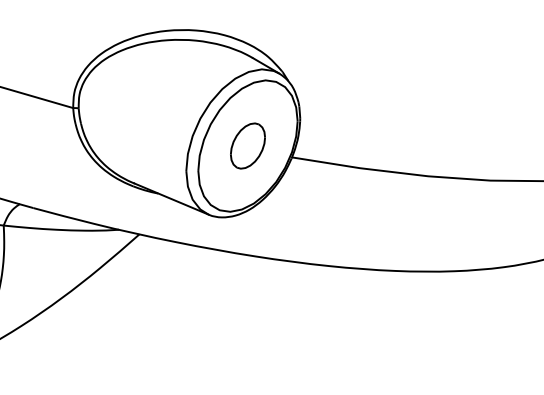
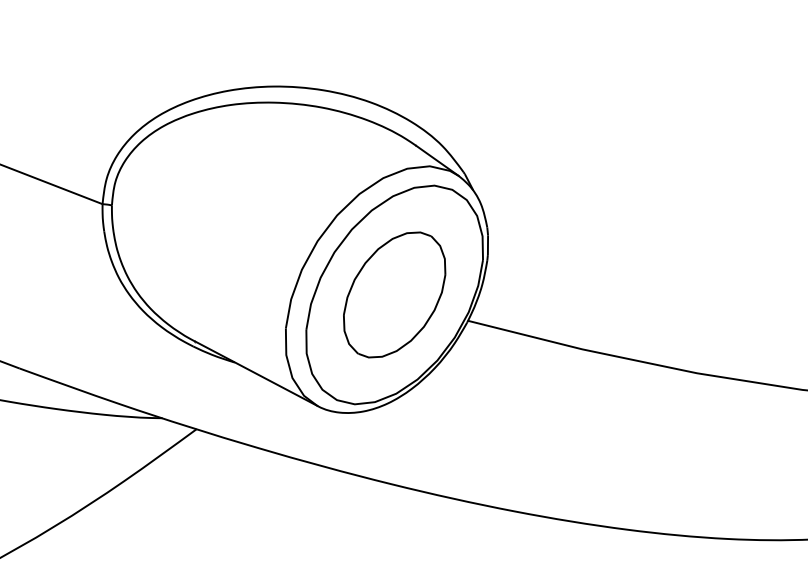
part: (247, 145) -> (393, 293), size x1.67

